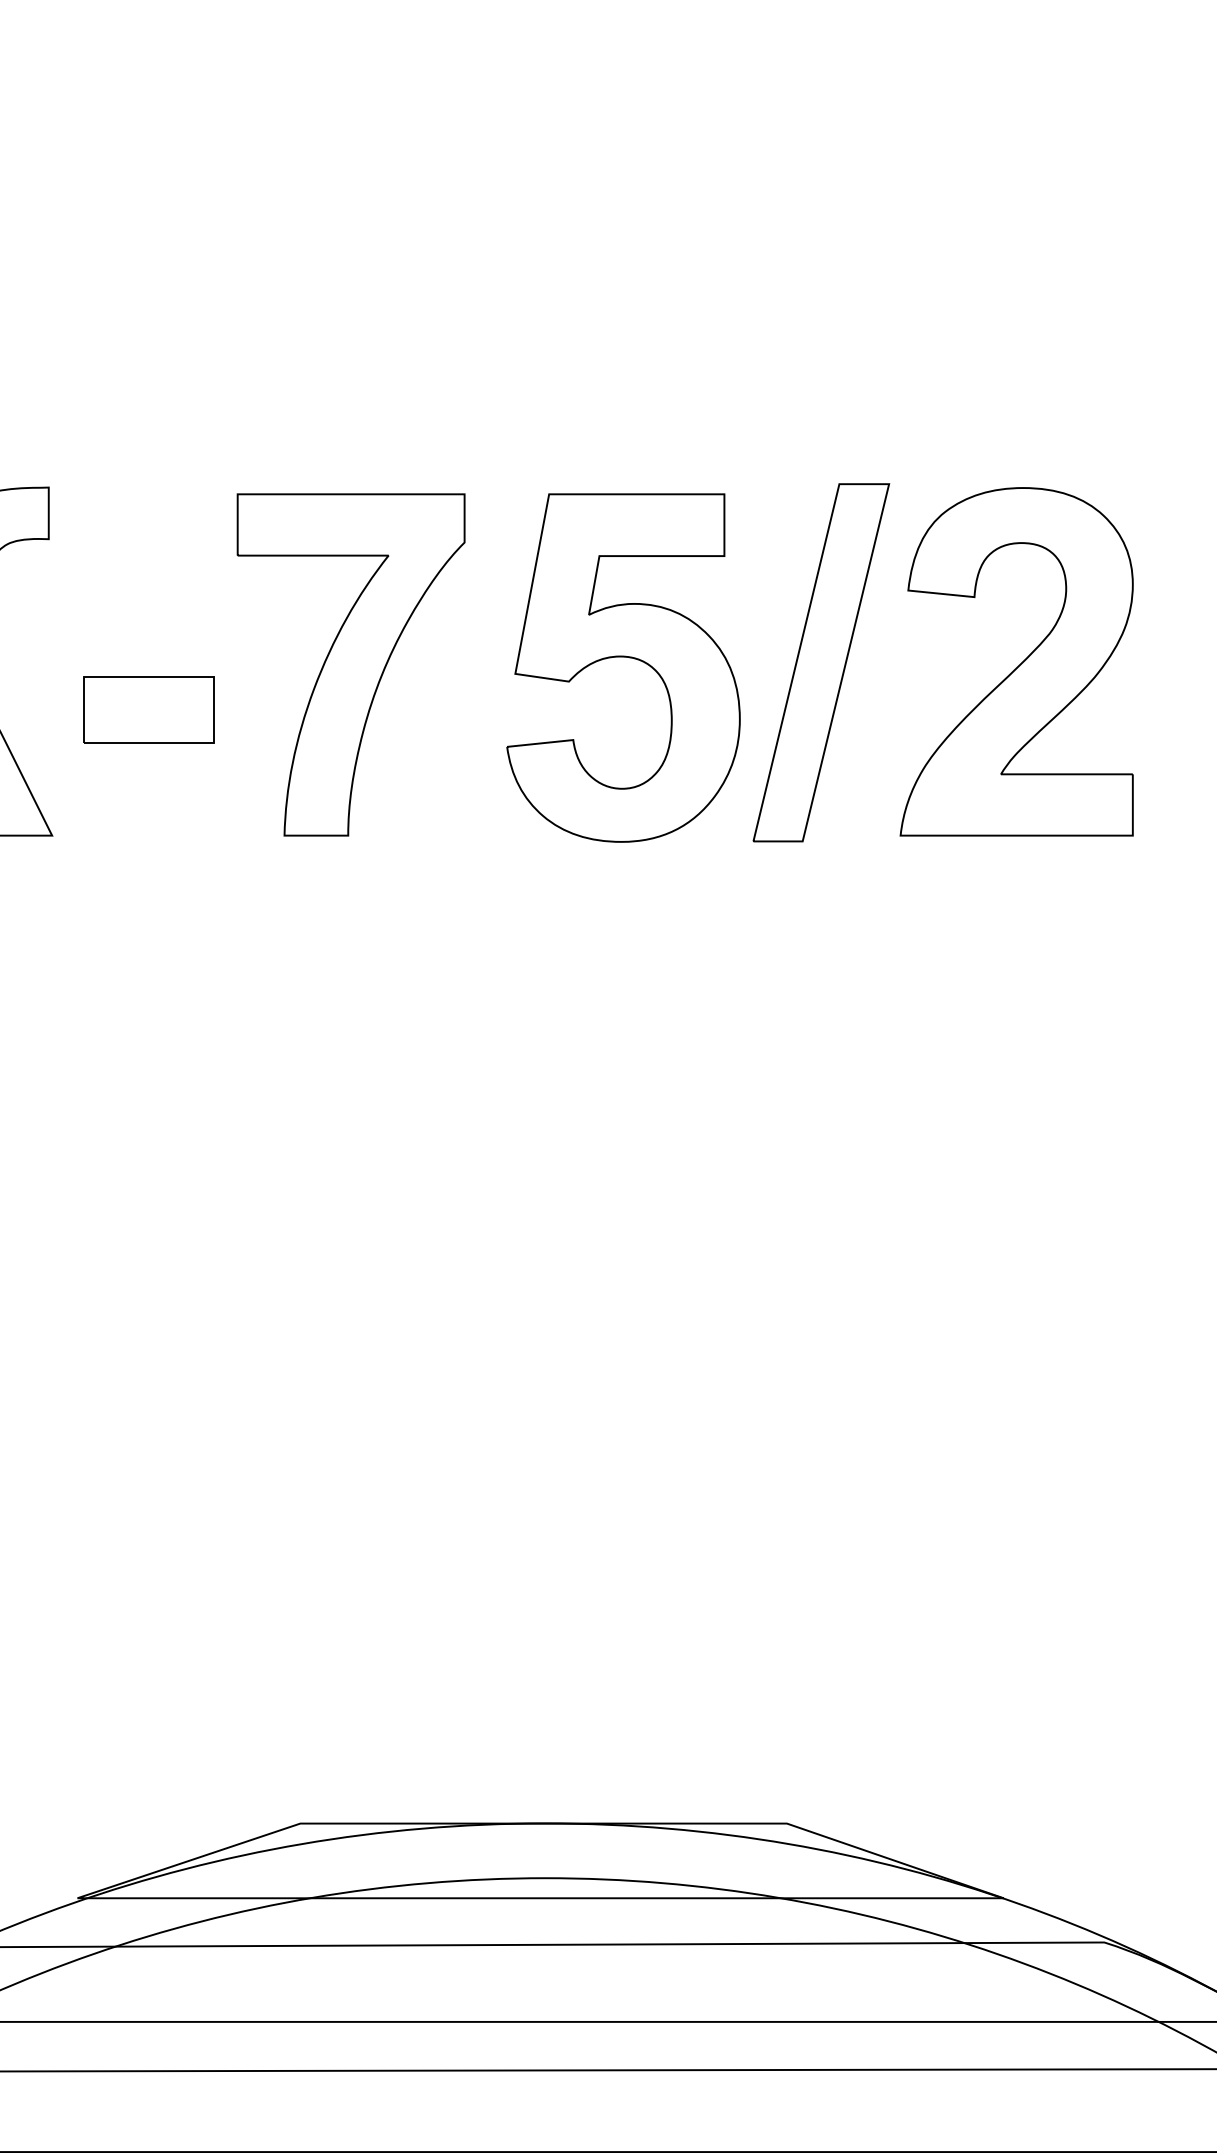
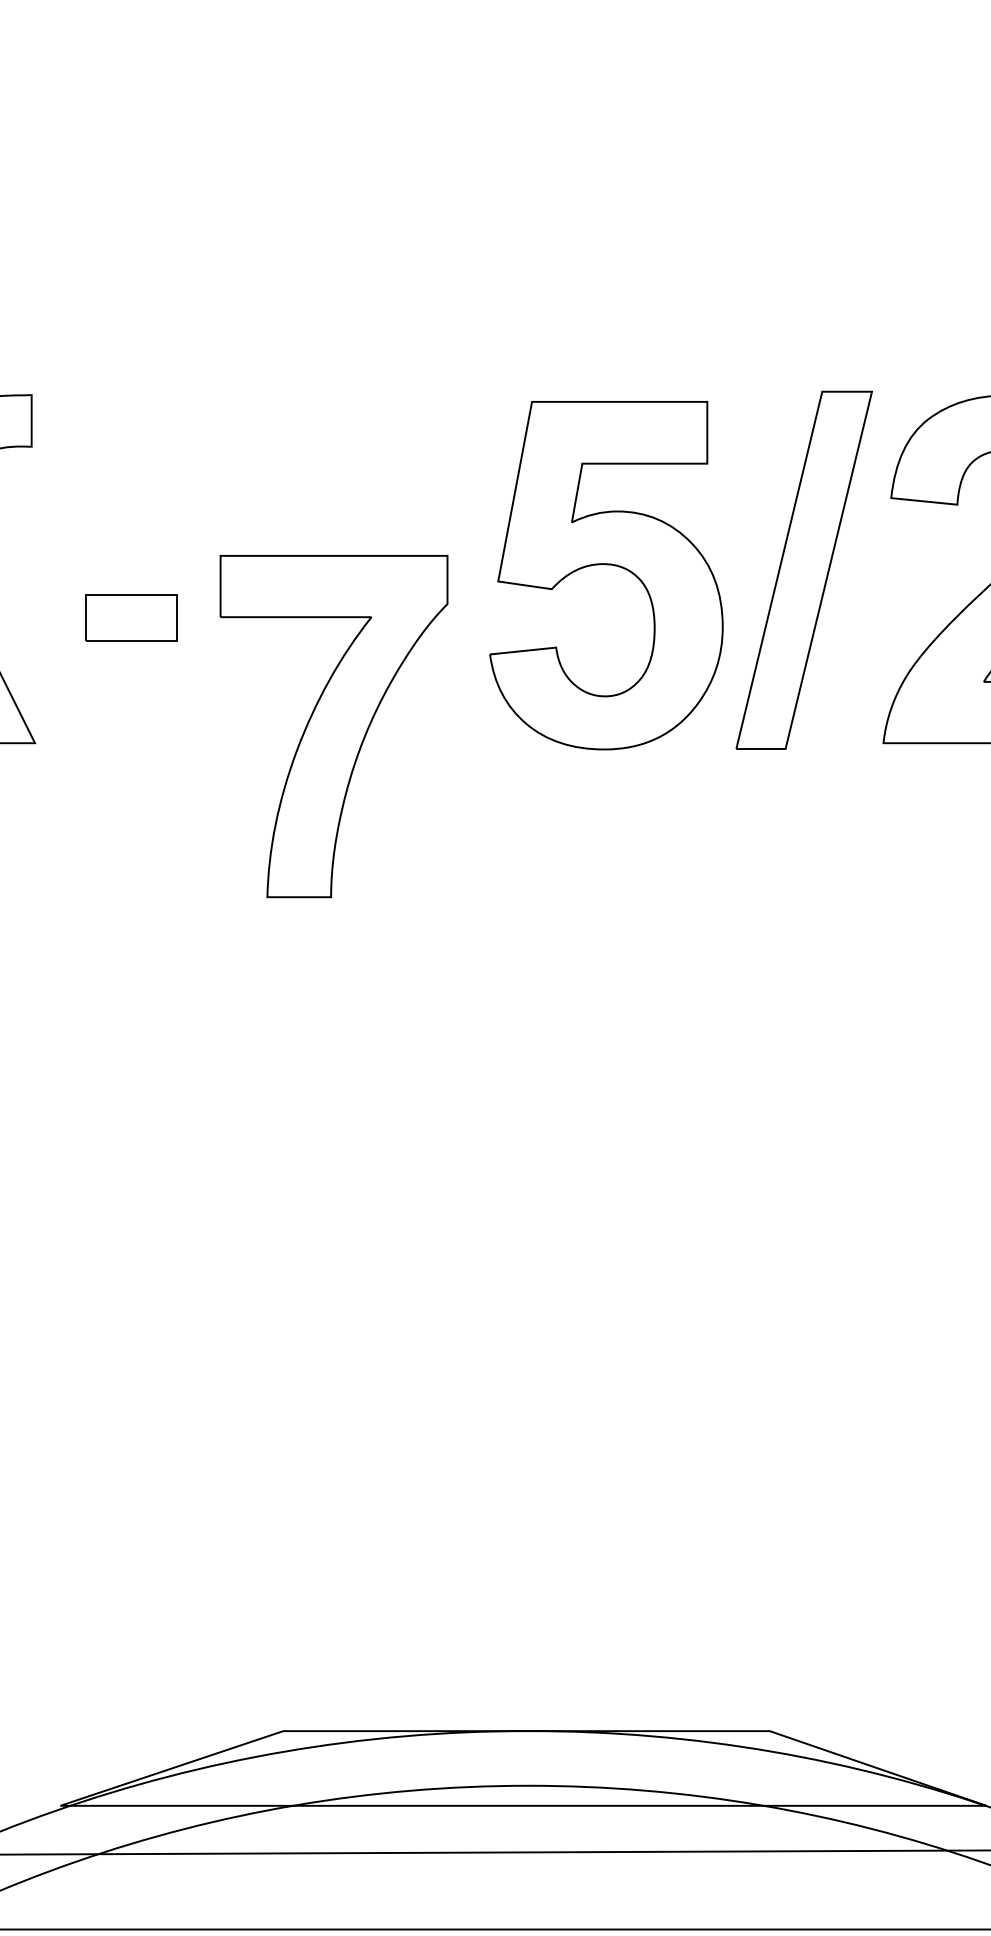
part: (350, 664) -> (333, 726), moved
part: (148, 709) -> (131, 617), size x0.7

